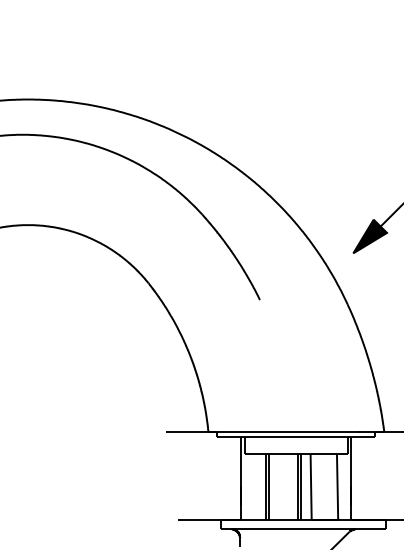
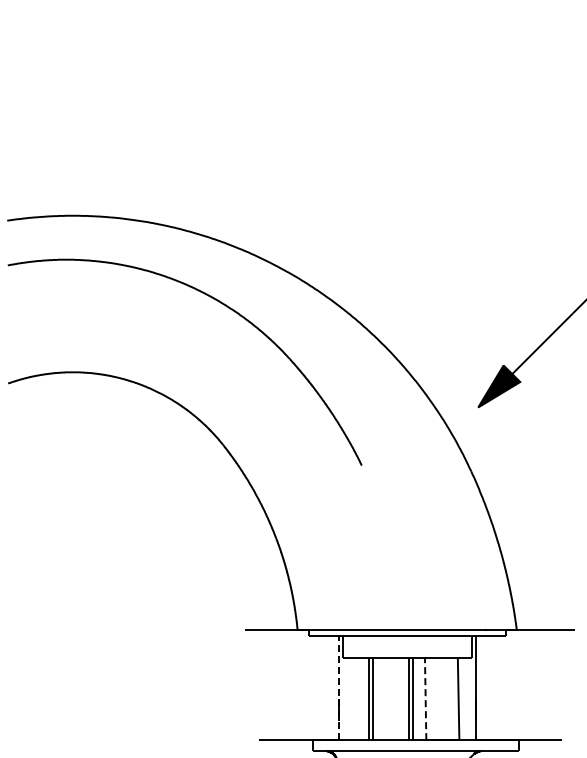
line: (241, 478) -> (338, 687), solid -> dashed
line: (311, 486) -> (425, 698), solid -> dashed

